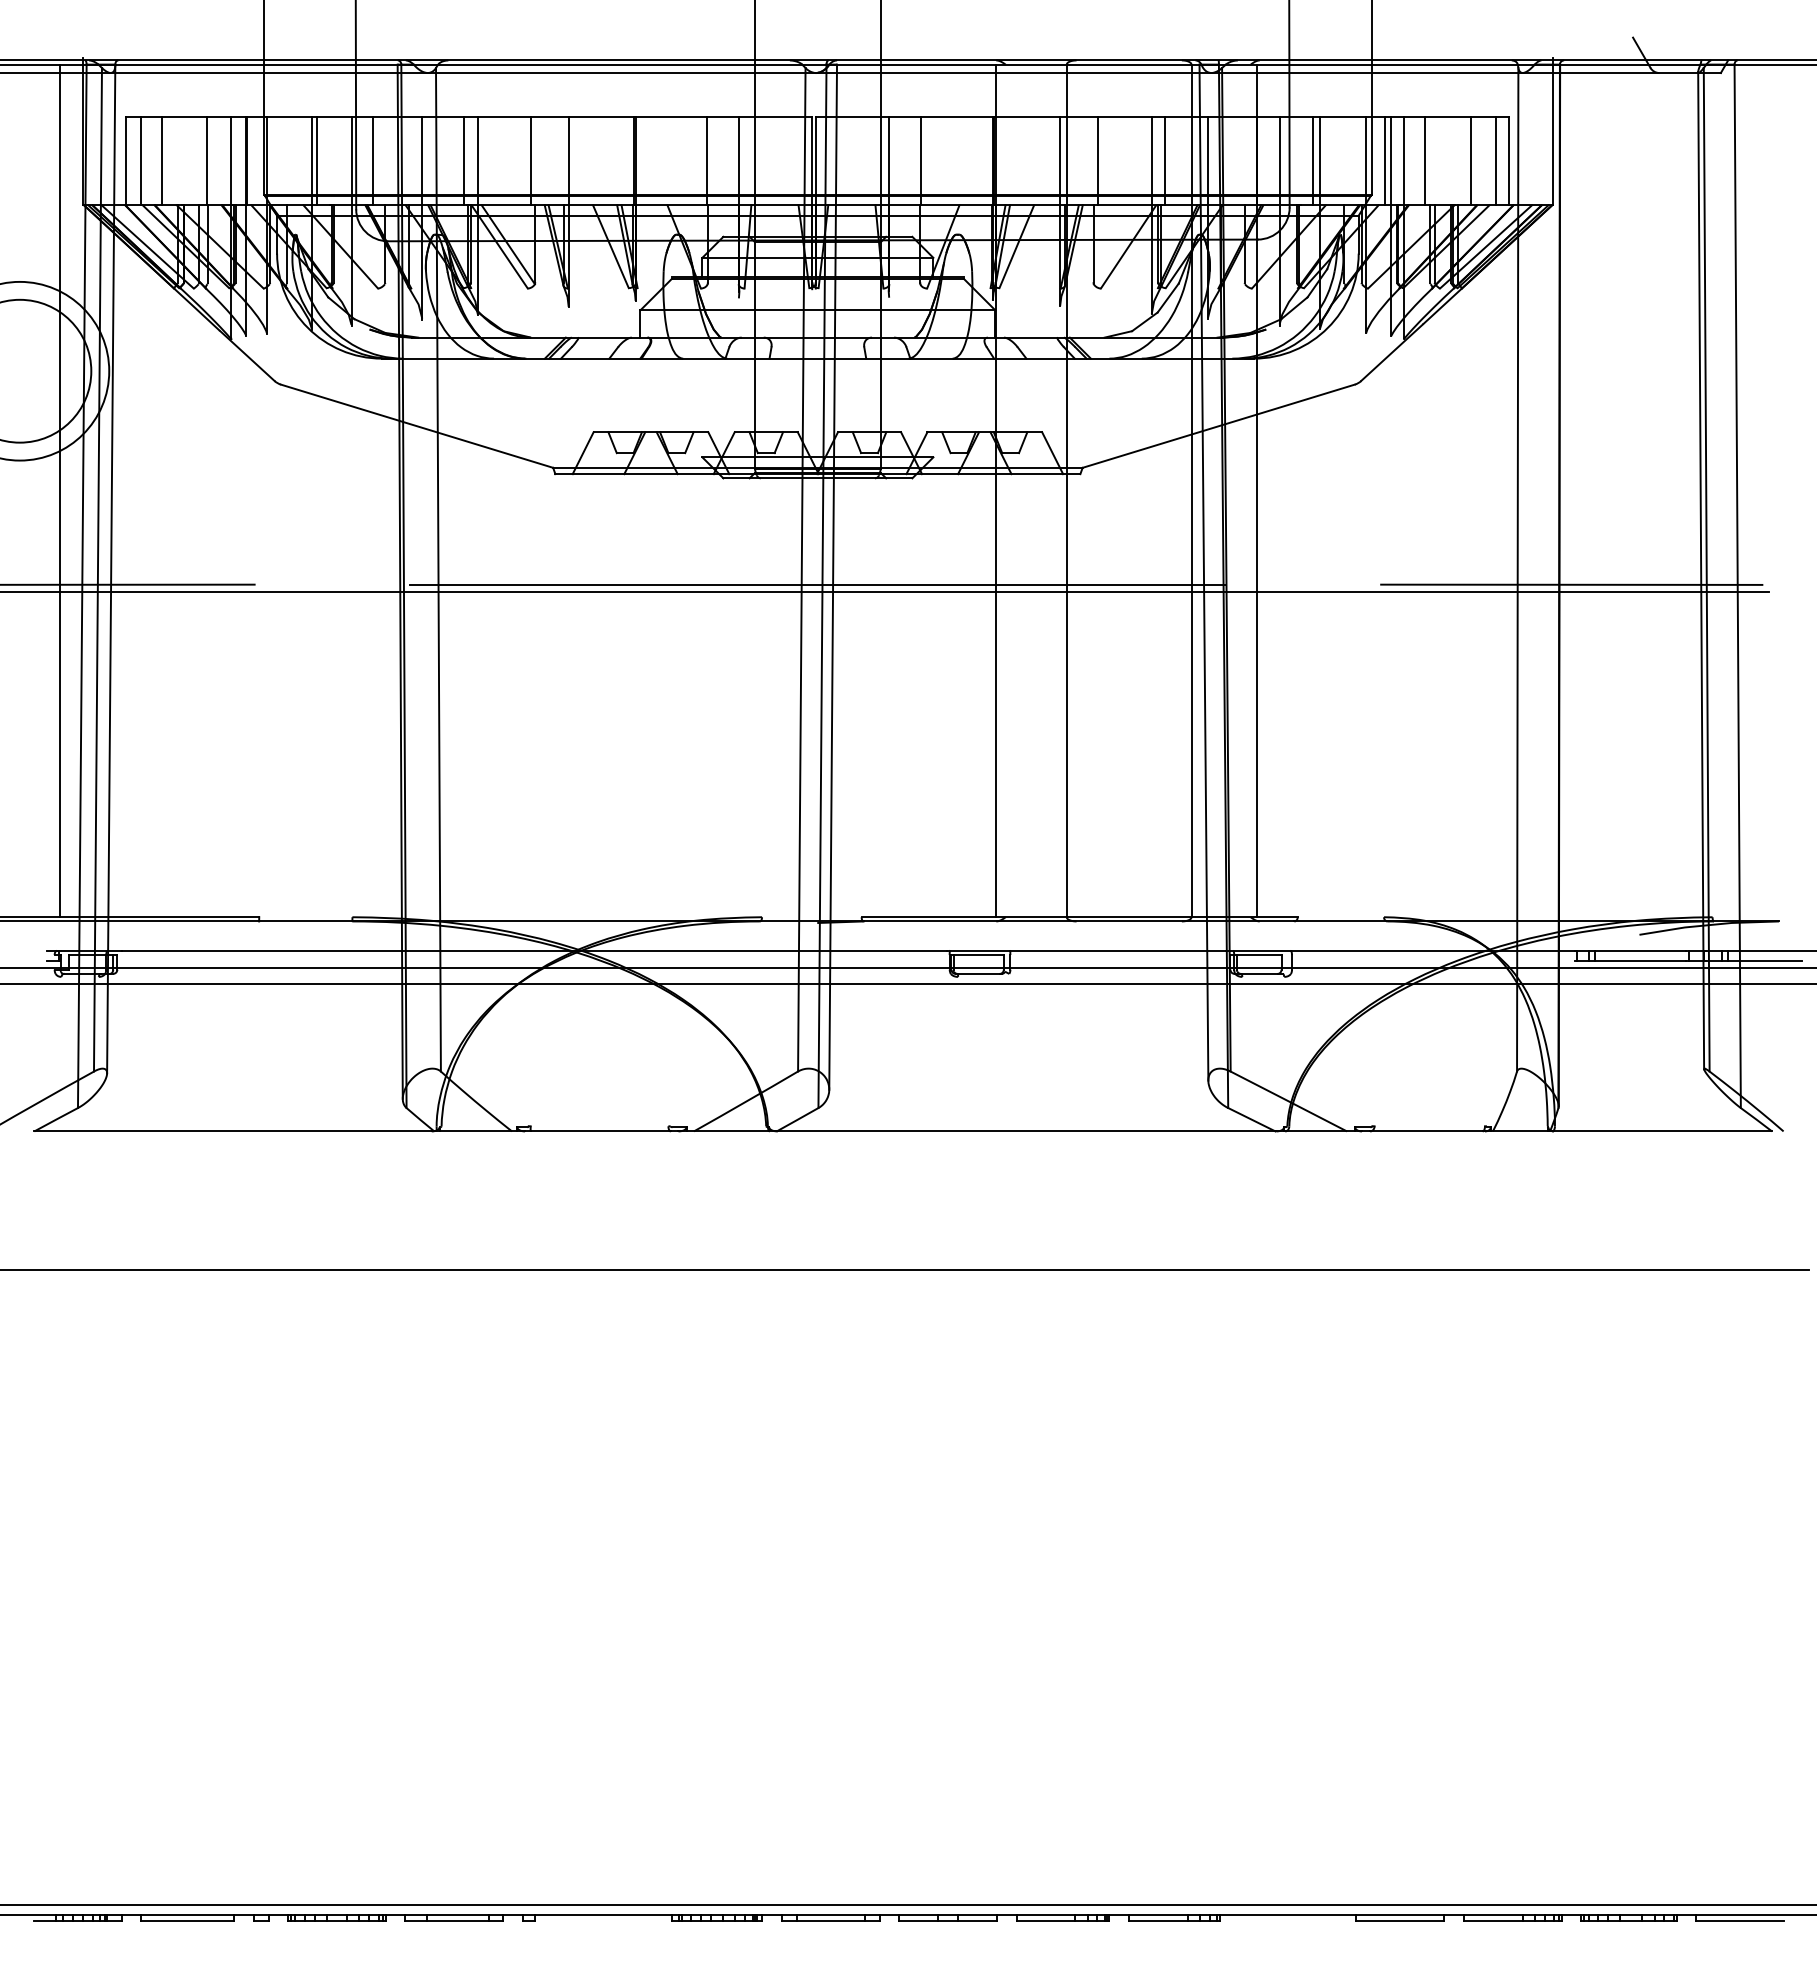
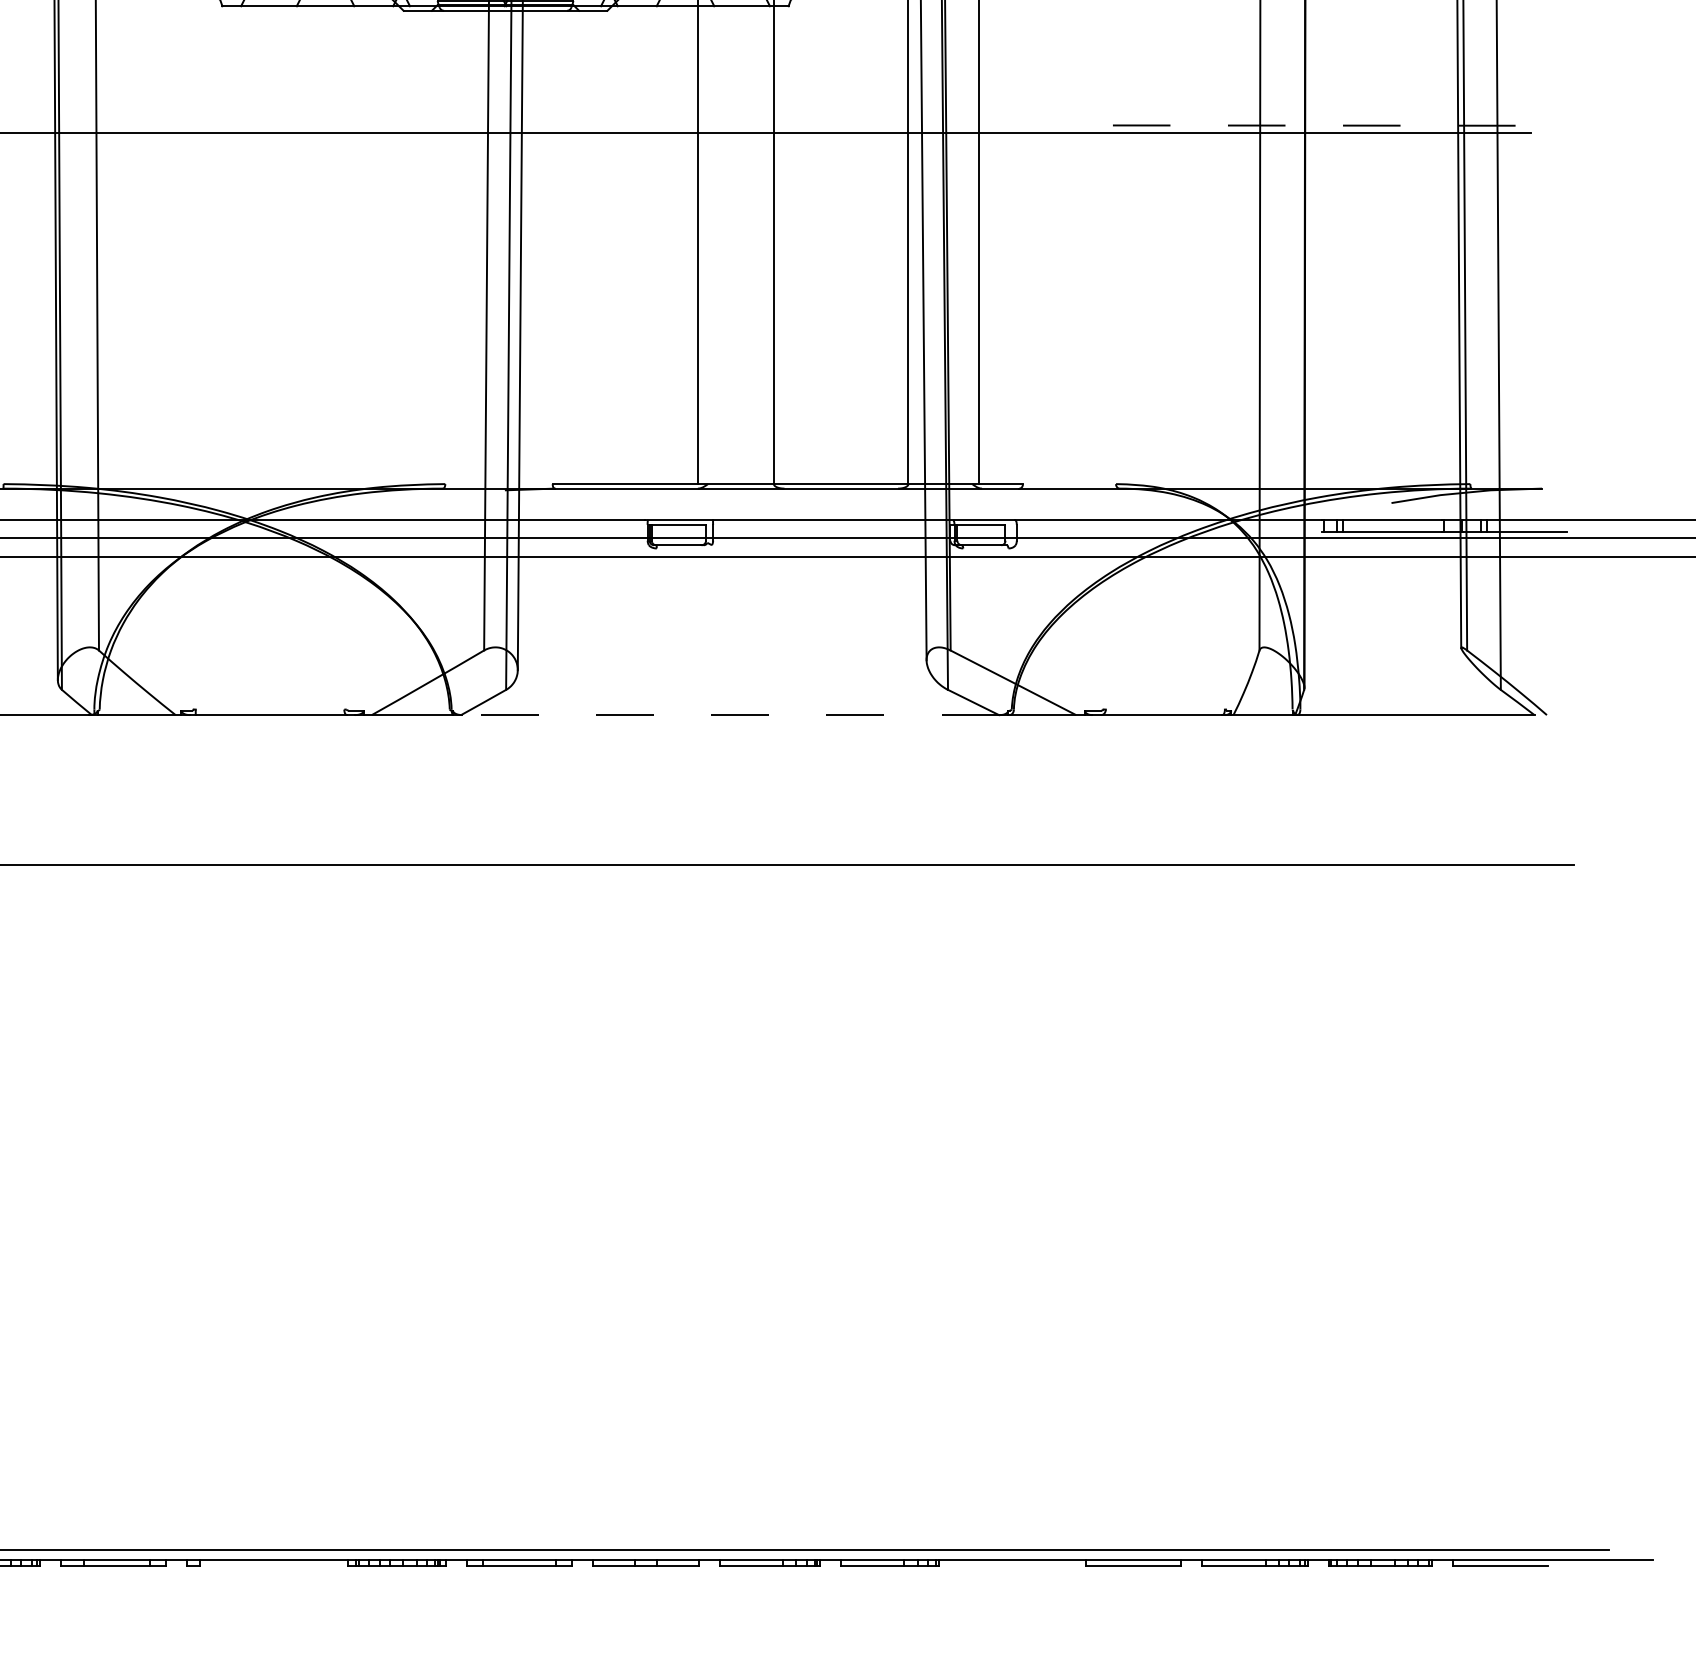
line: (817, 584) -> (505, 125), removed
line: (1571, 584) -> (1318, 125), solid -> dashed
line: (1026, 1131) -> (730, 715), solid -> dashed

